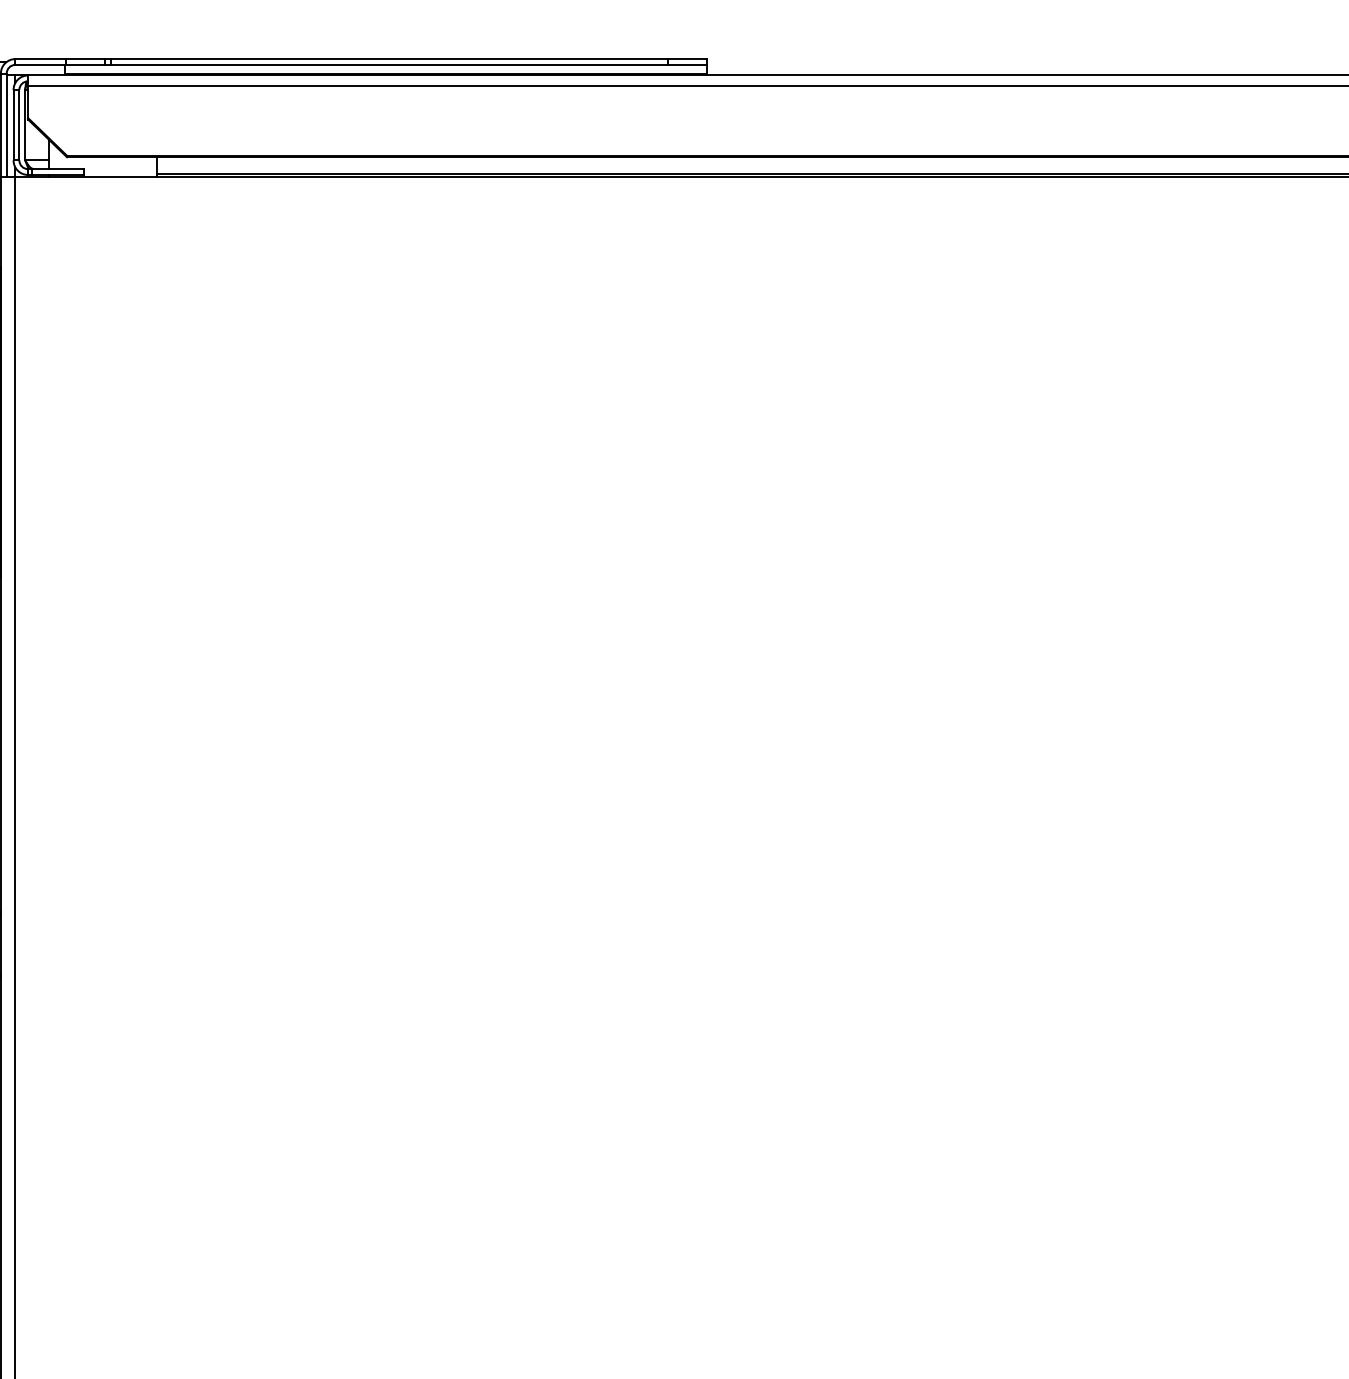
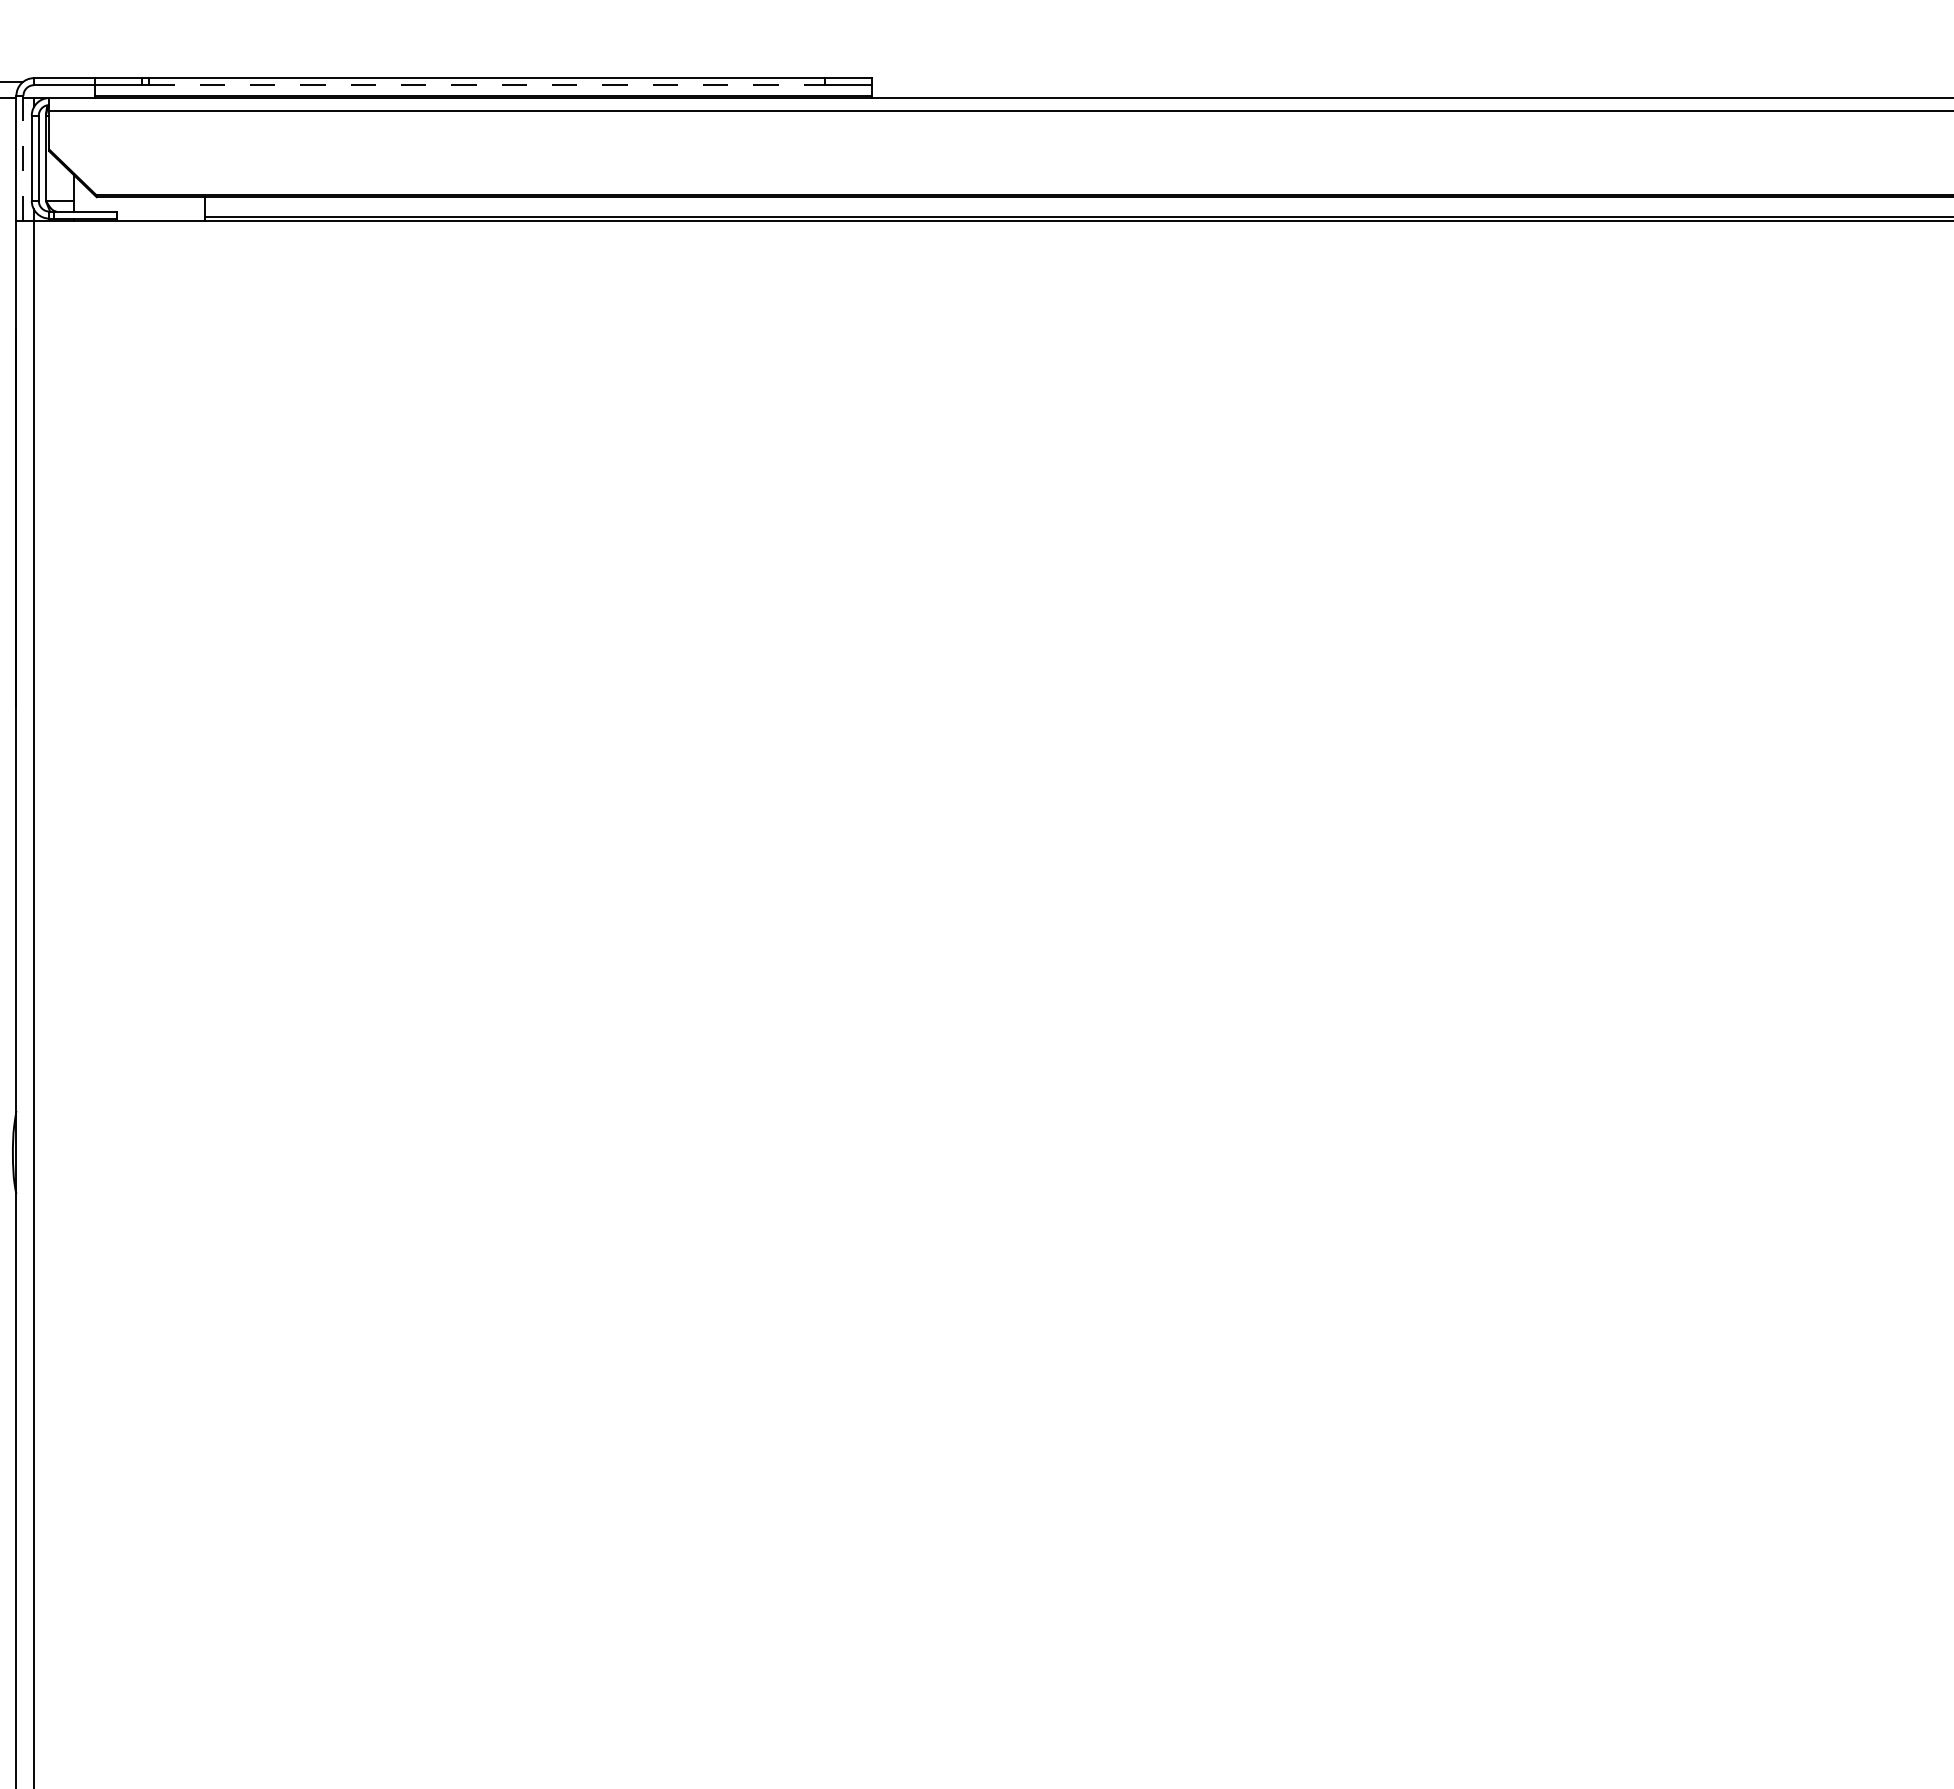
line: (389, 65) -> (487, 85), solid -> dashed
line: (6, 125) -> (23, 158), solid -> dashed

